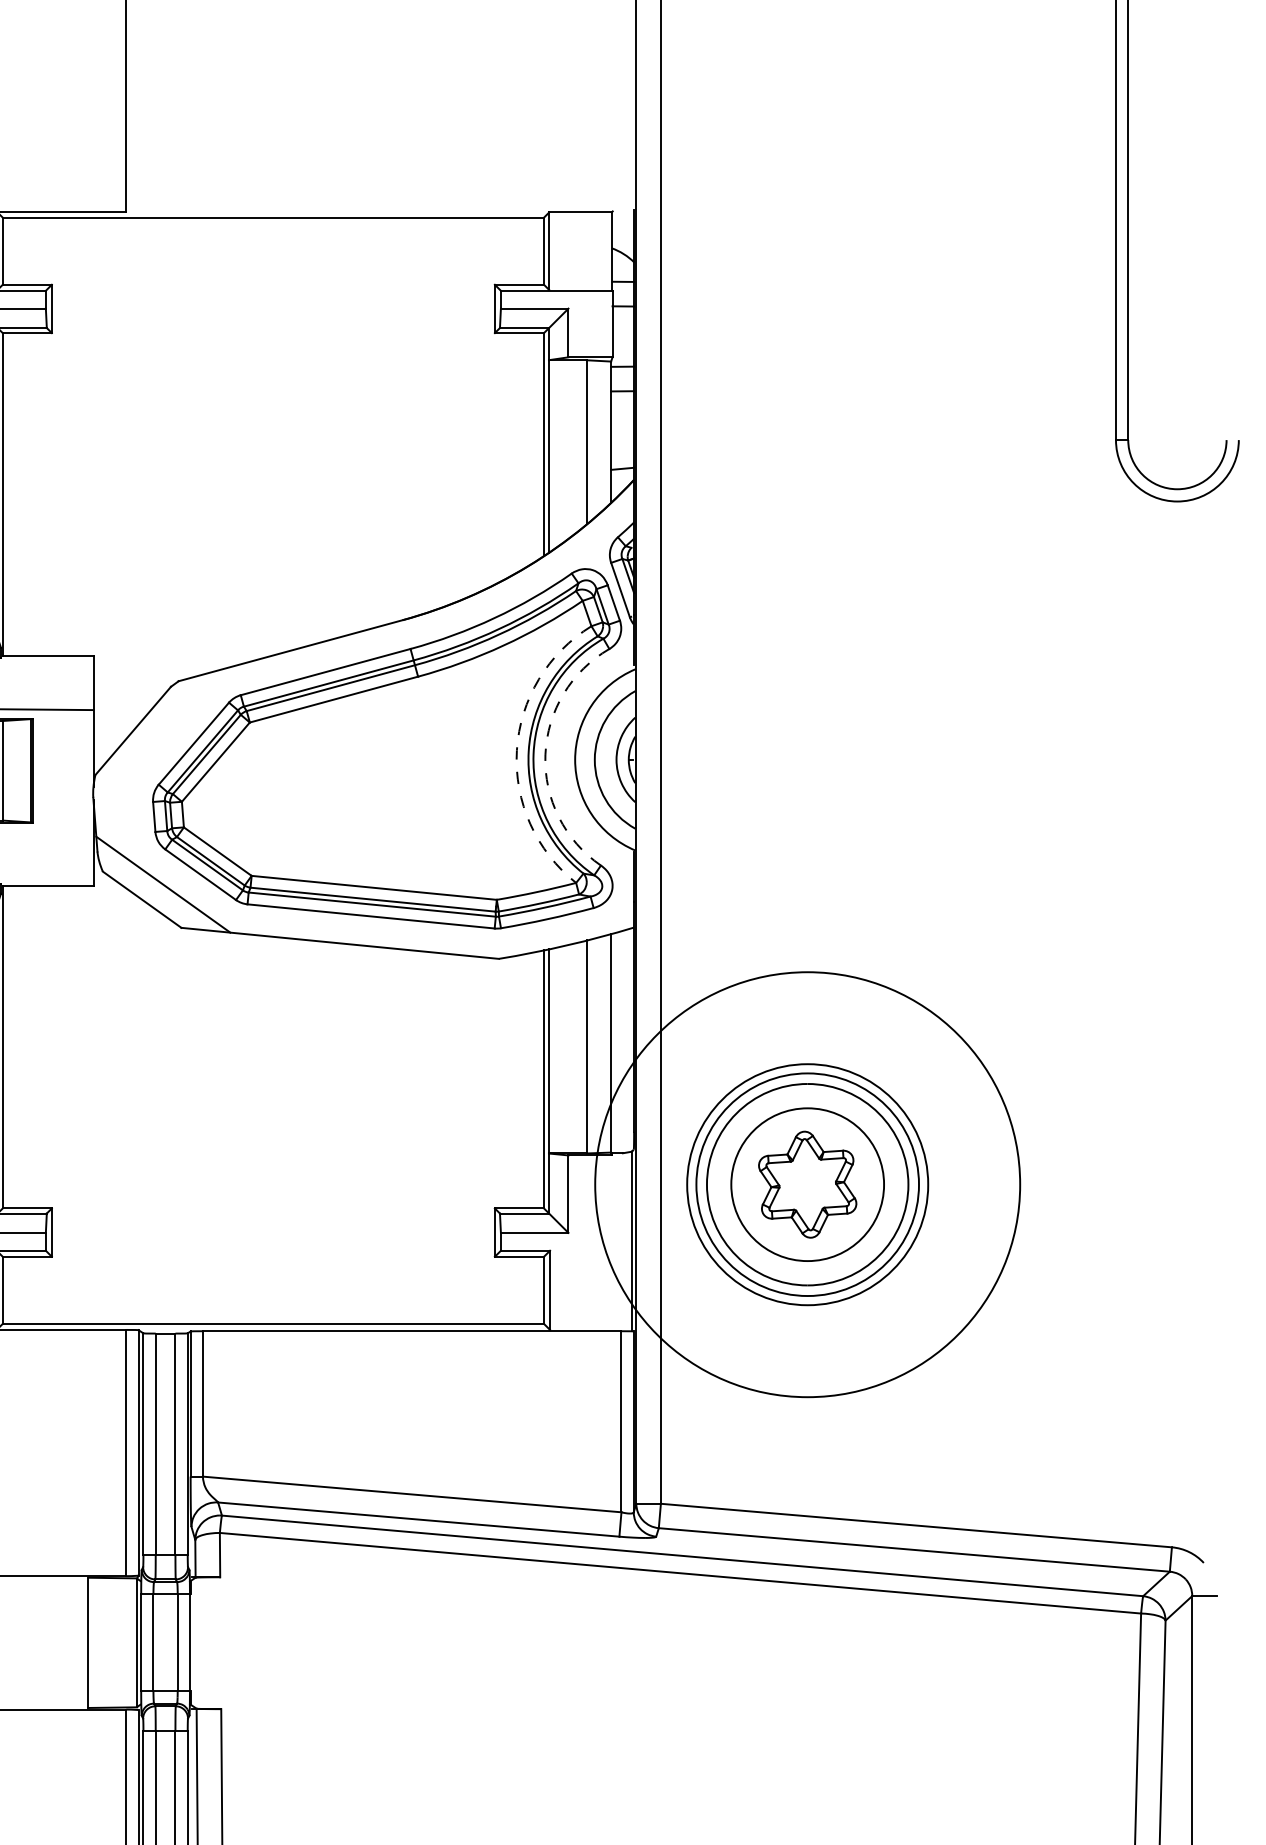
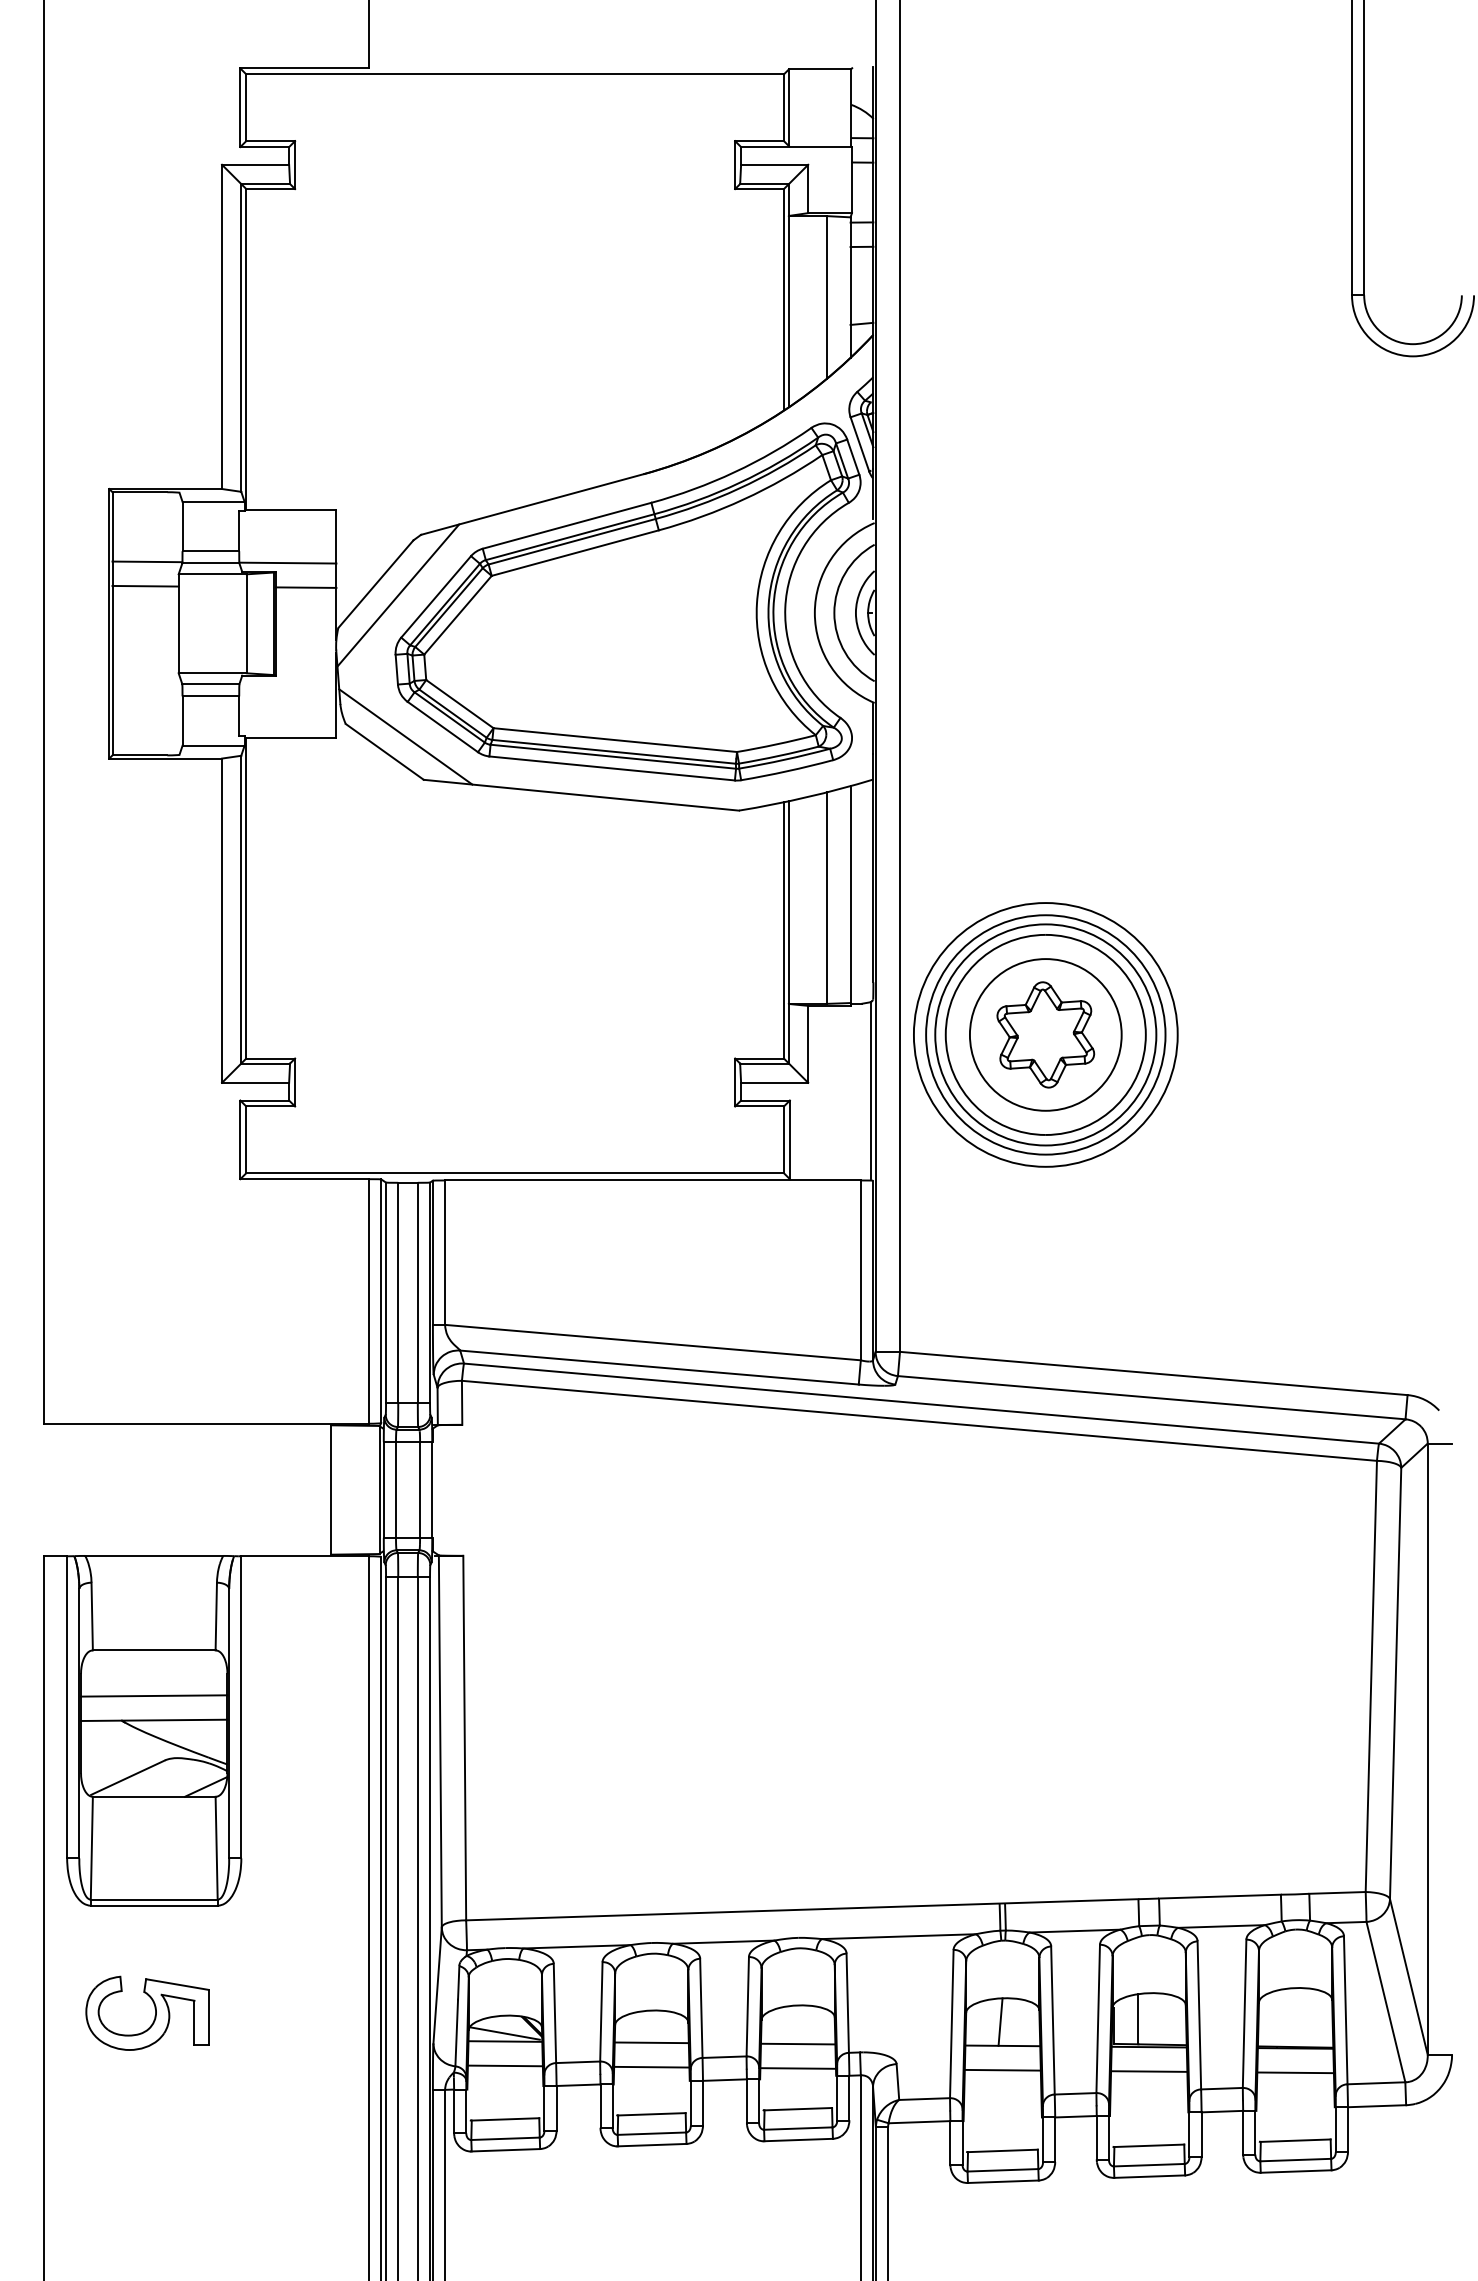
line: (63, 734) -> (306, 587), added
line: (155, 742) -> (398, 595), added
arc: (516, 750) -> (756, 603), dashed -> solid
arc: (545, 755) -> (785, 608), dashed -> solid
circle: (807, 1184) -> (1045, 1034), size x0.62

